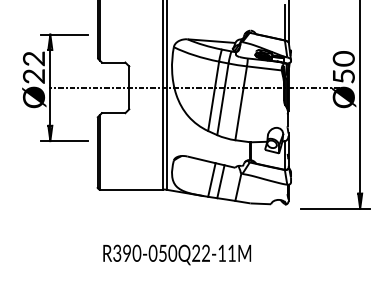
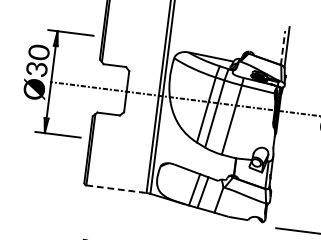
line: (284, 22) -> (283, 47), solid -> dashed
text: (34, 67) -> (38, 60), Ø22 -> Ø30
line: (131, 189) -> (116, 189), solid -> dashed

